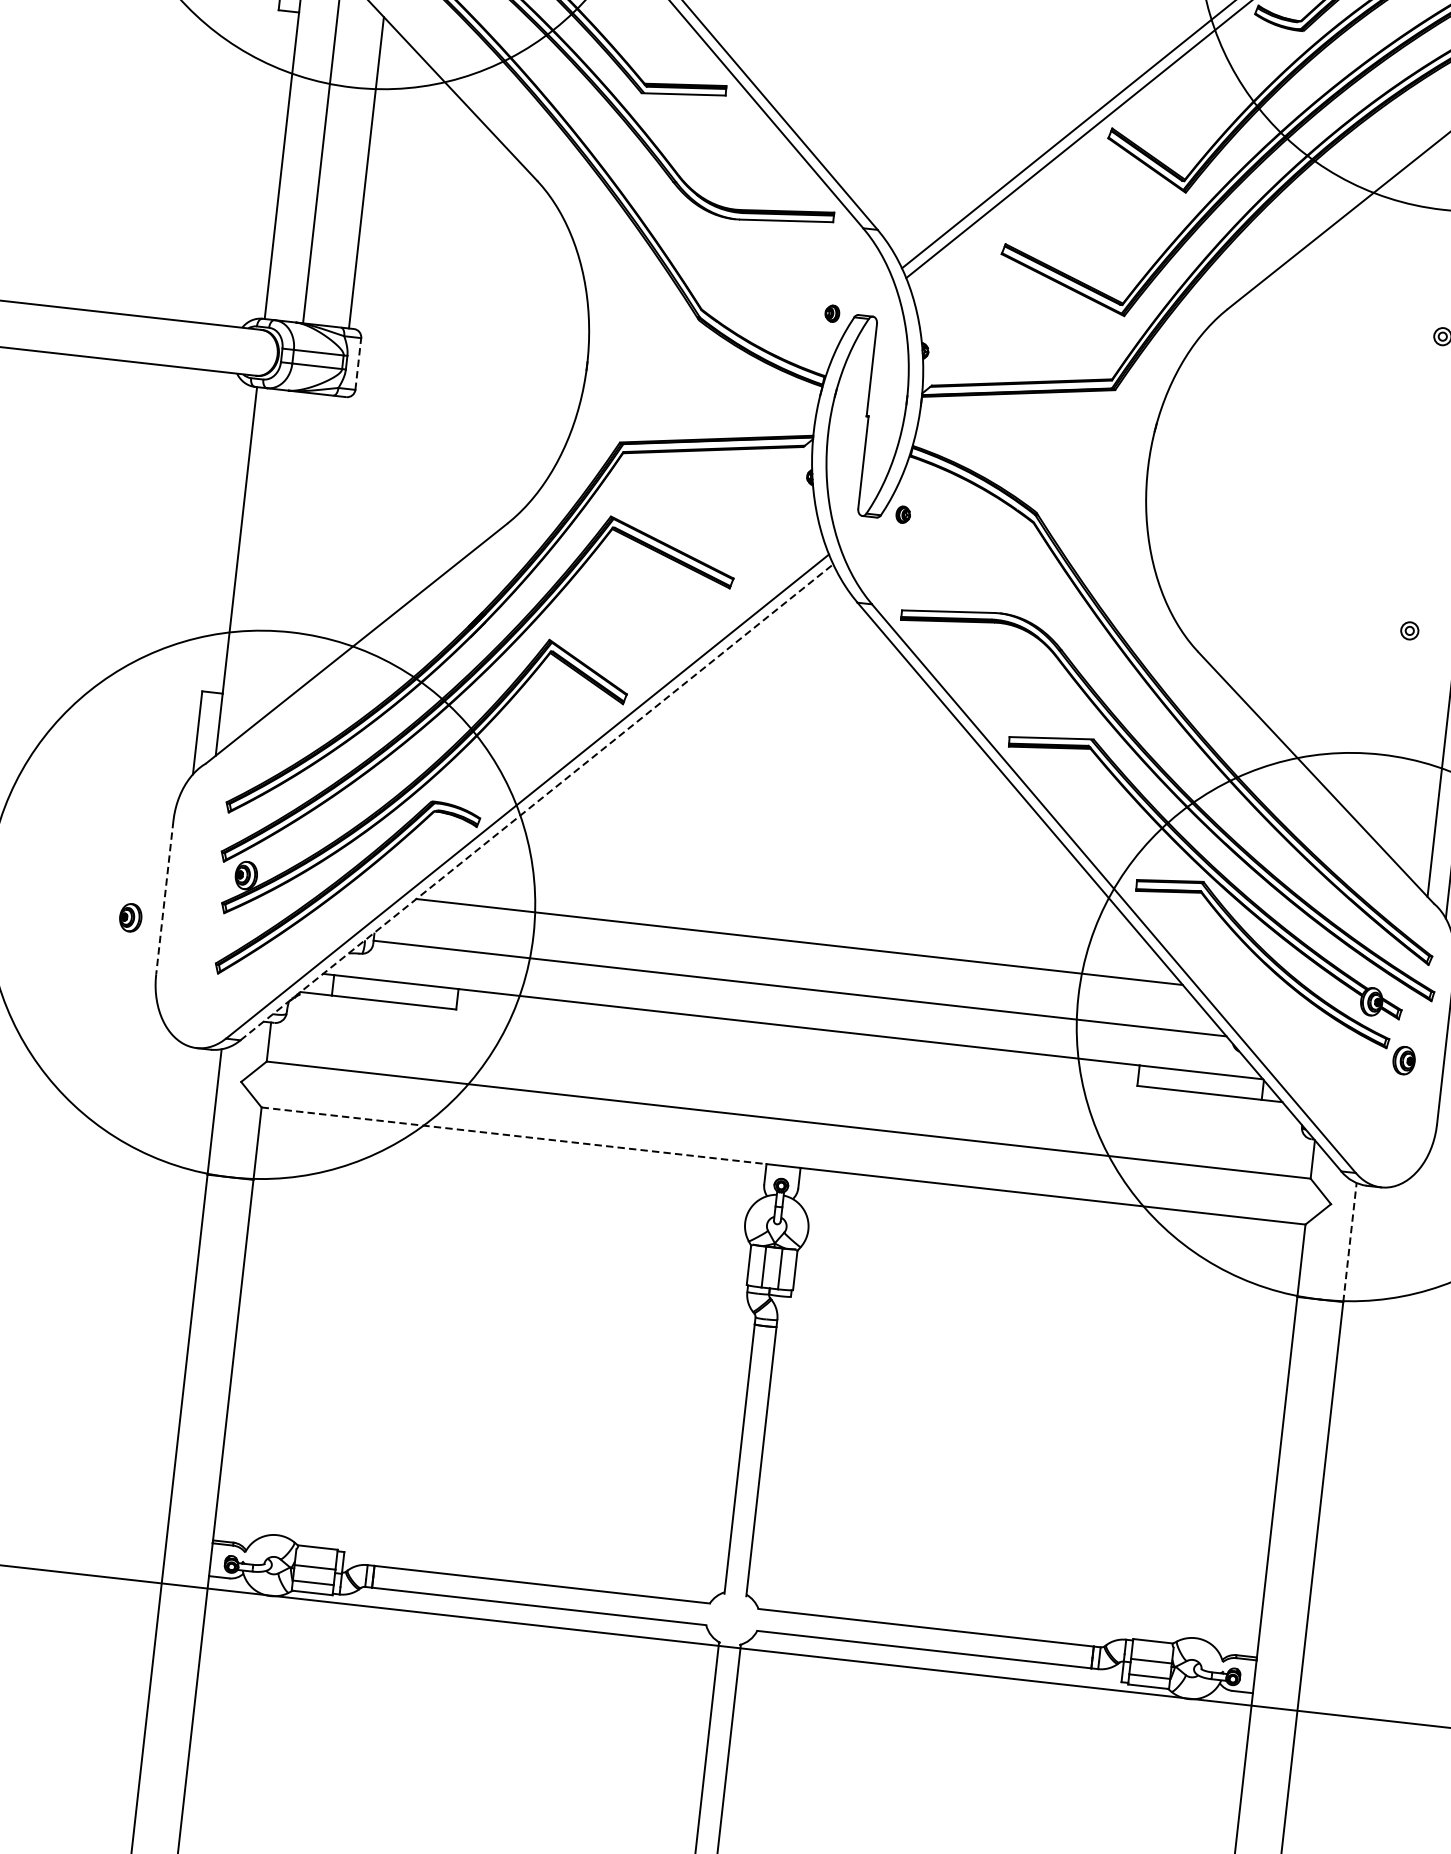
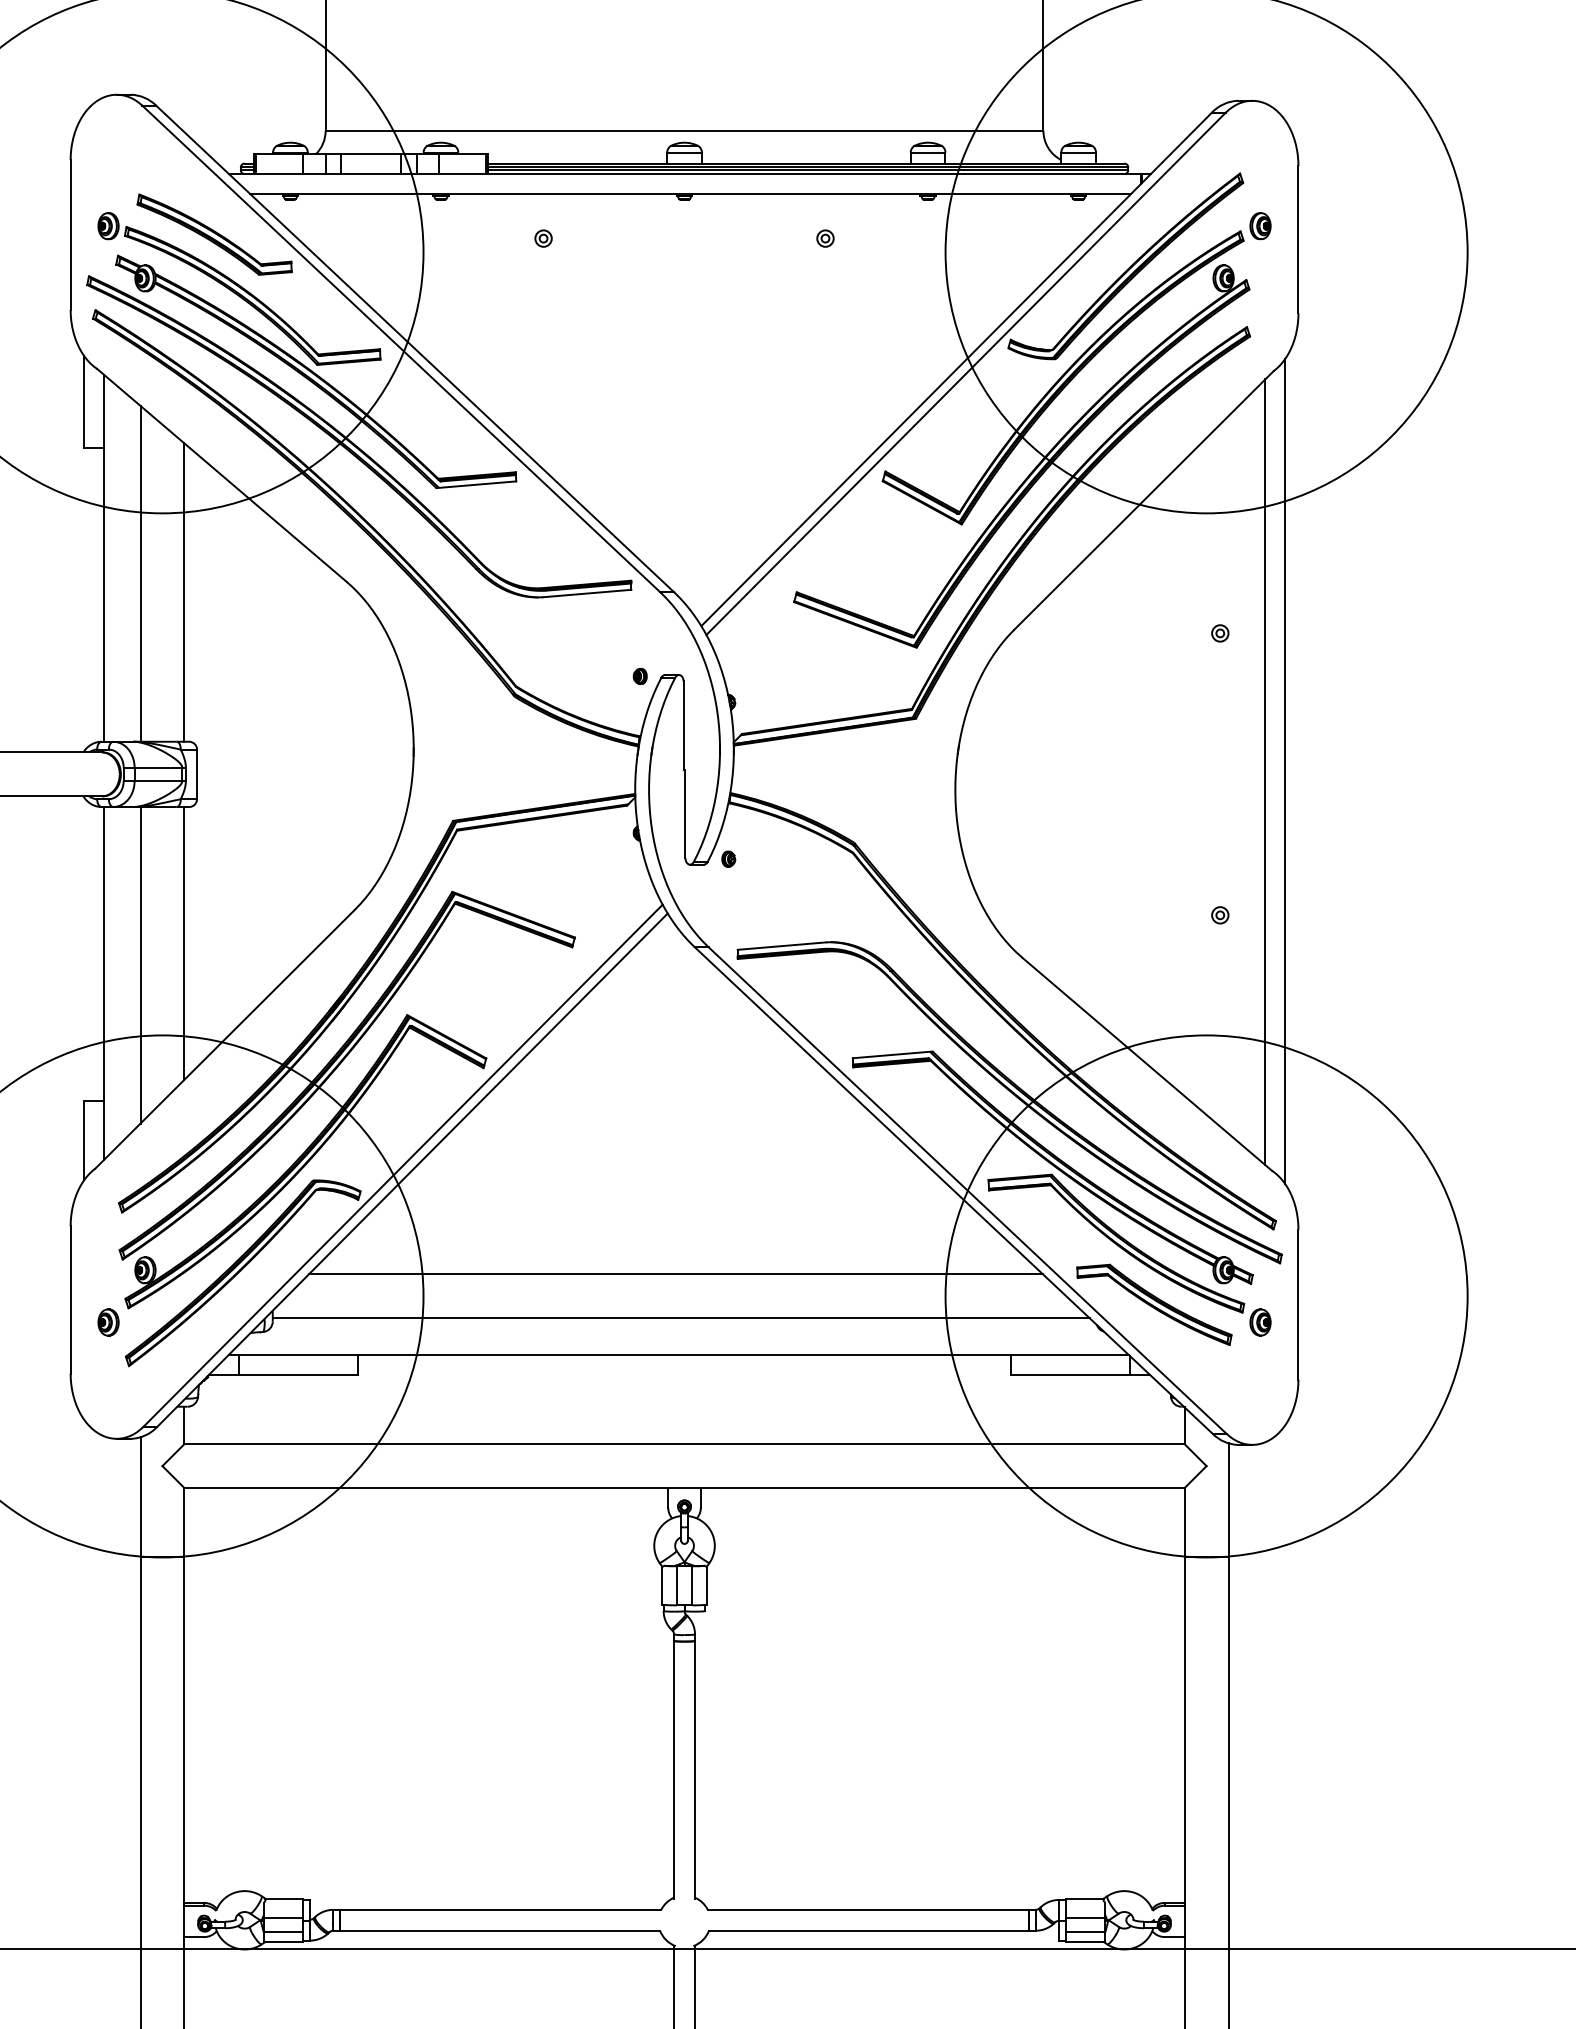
line: (358, 364) -> (197, 774), dashed -> solid
line: (325, 539) -> (184, 943), added
line: (276, 556) -> (140, 965), added
line: (536, 802) -> (412, 1170), dashed -> solid
line: (164, 897) -> (70, 1299), dashed -> solid
part: (130, 917) -> (108, 1322), moved
part: (1295, 1029) -> (1154, 1304), added
line: (514, 1136) -> (426, 1488), dashed -> solid
line: (1349, 1241) -> (1228, 1499), dashed -> solid

